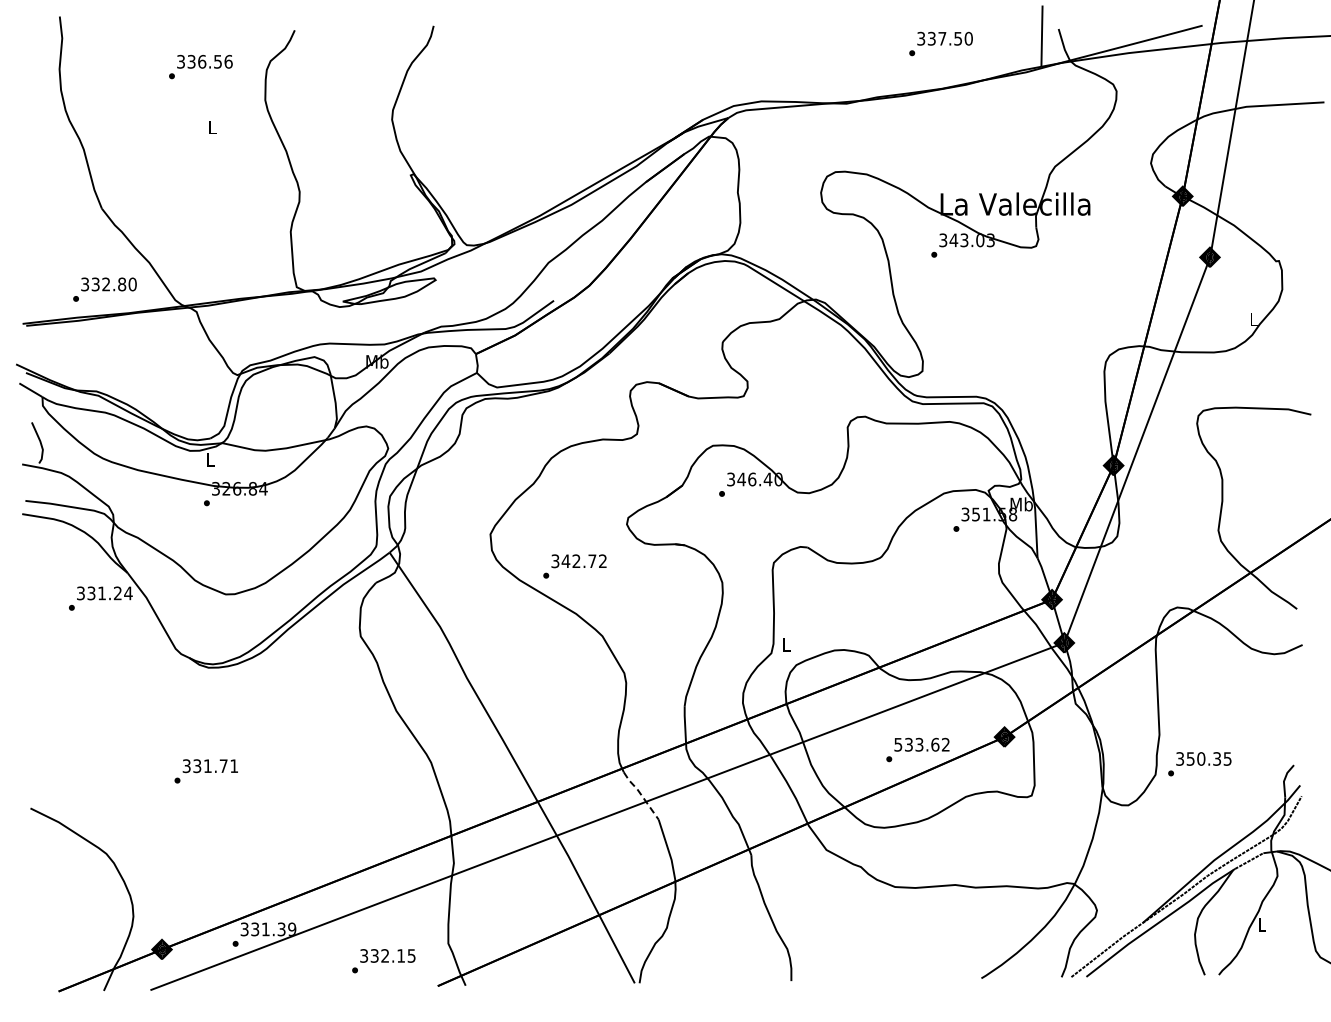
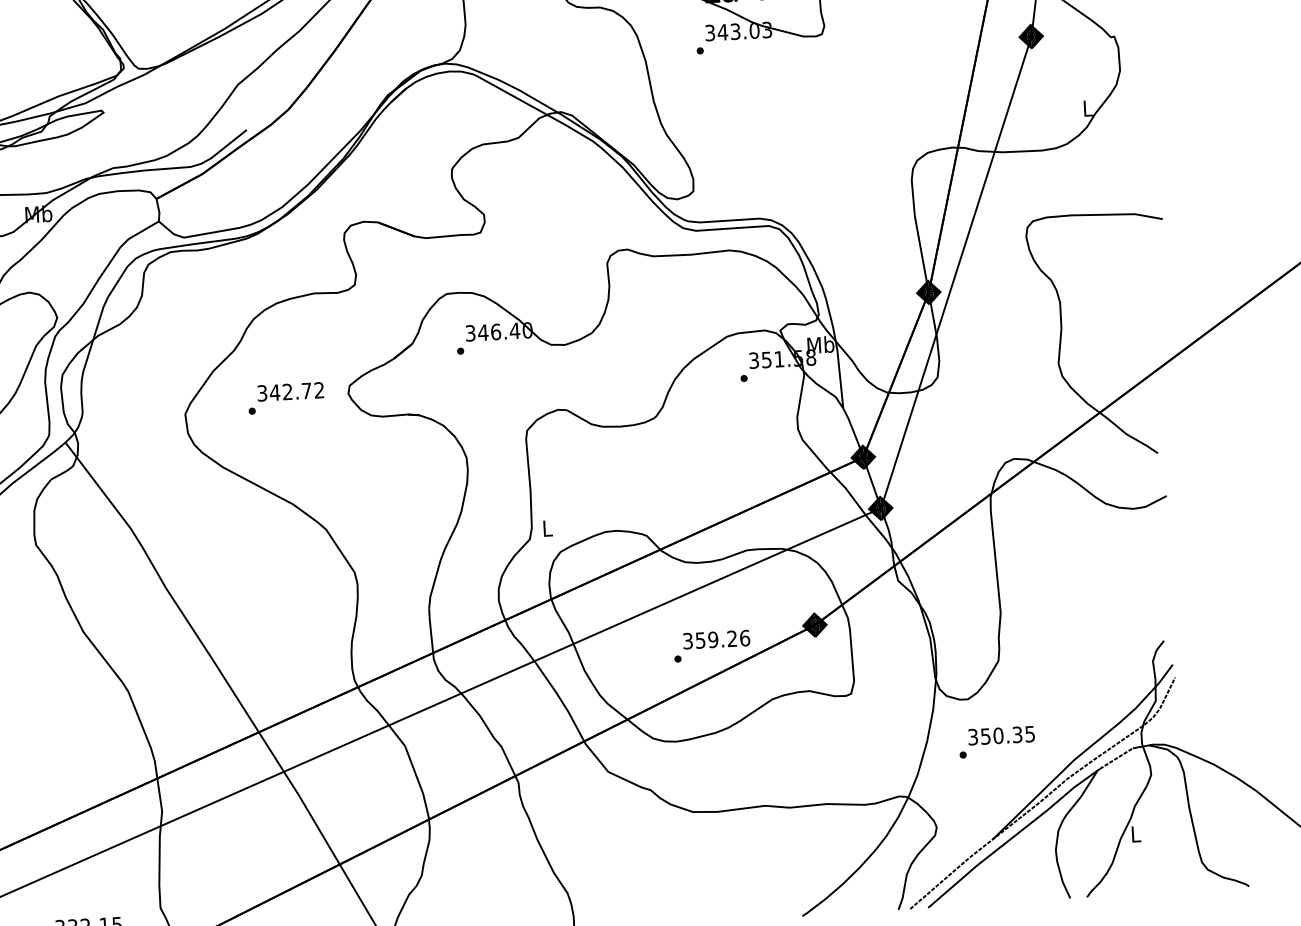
text: (574, 566) -> (285, 398), moved
text: (922, 744) -> (716, 639), 533.62 -> 359.26
text: (1199, 764) -> (996, 742), moved
line: (641, 794) -> (382, 716), dashed -> solid

